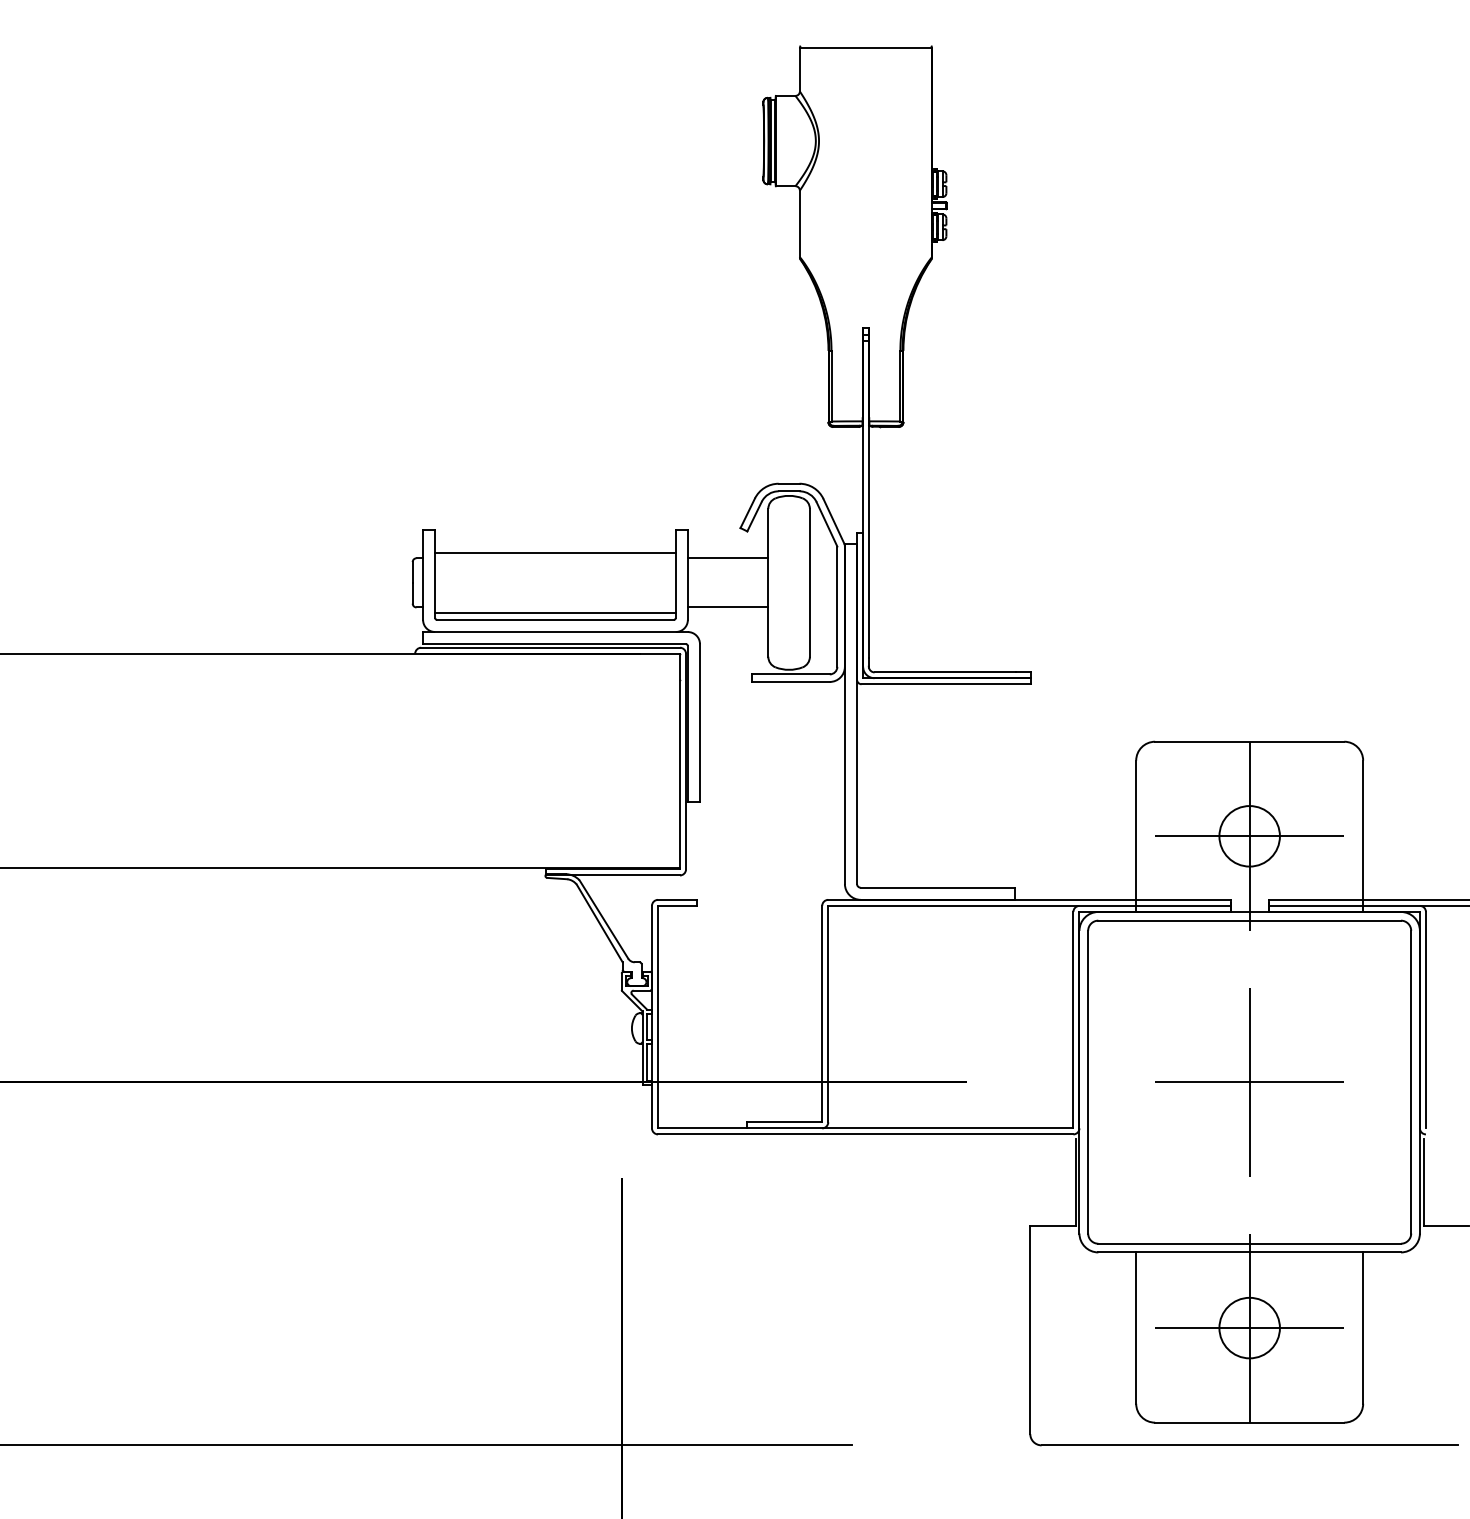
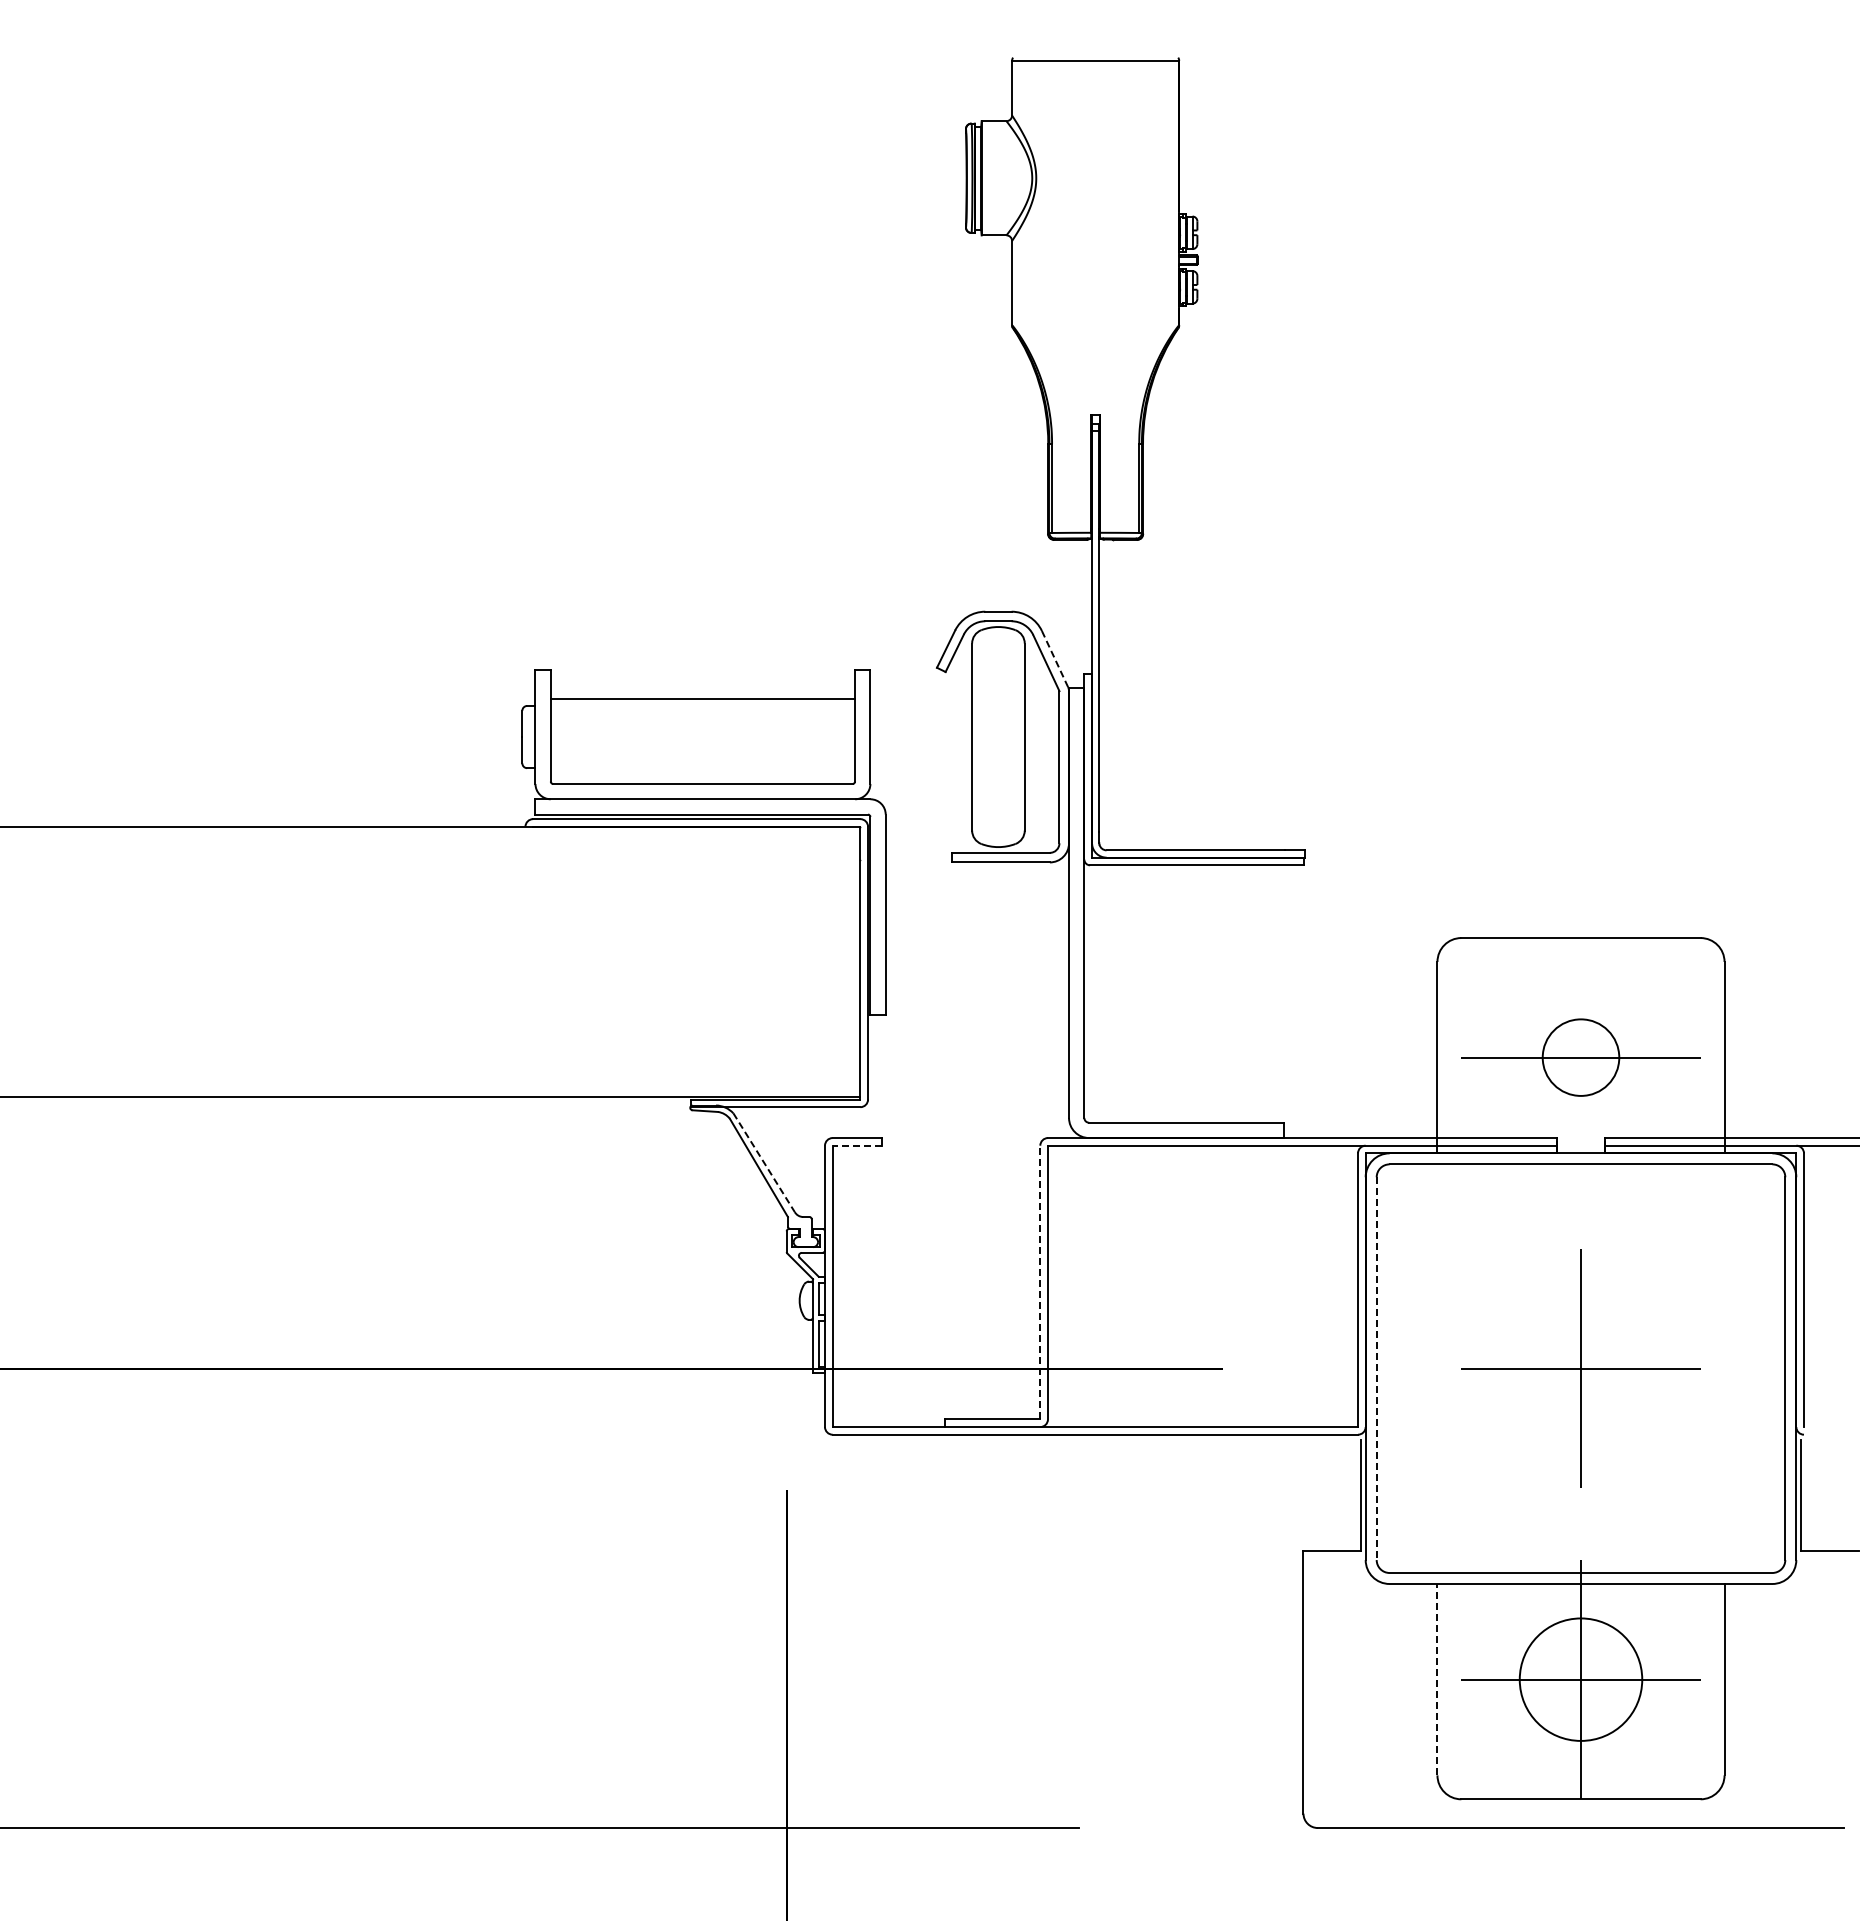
line: (834, 521) -> (1055, 659), solid -> dashed
line: (728, 557) -> (921, 705), removed
line: (728, 607) -> (921, 768), removed
line: (555, 613) -> (702, 775), removed
line: (1250, 836) -> (1581, 1057), removed
line: (677, 905) -> (857, 1145), solid -> dashed
line: (604, 919) -> (764, 1163), solid -> dashed
line: (822, 1014) -> (1040, 1282), solid -> dashed
line: (1088, 1082) -> (1376, 1369), solid -> dashed
line: (1136, 1327) -> (1437, 1679), solid -> dashed
circle: (1249, 1327) -> (1580, 1679), size x1.6

